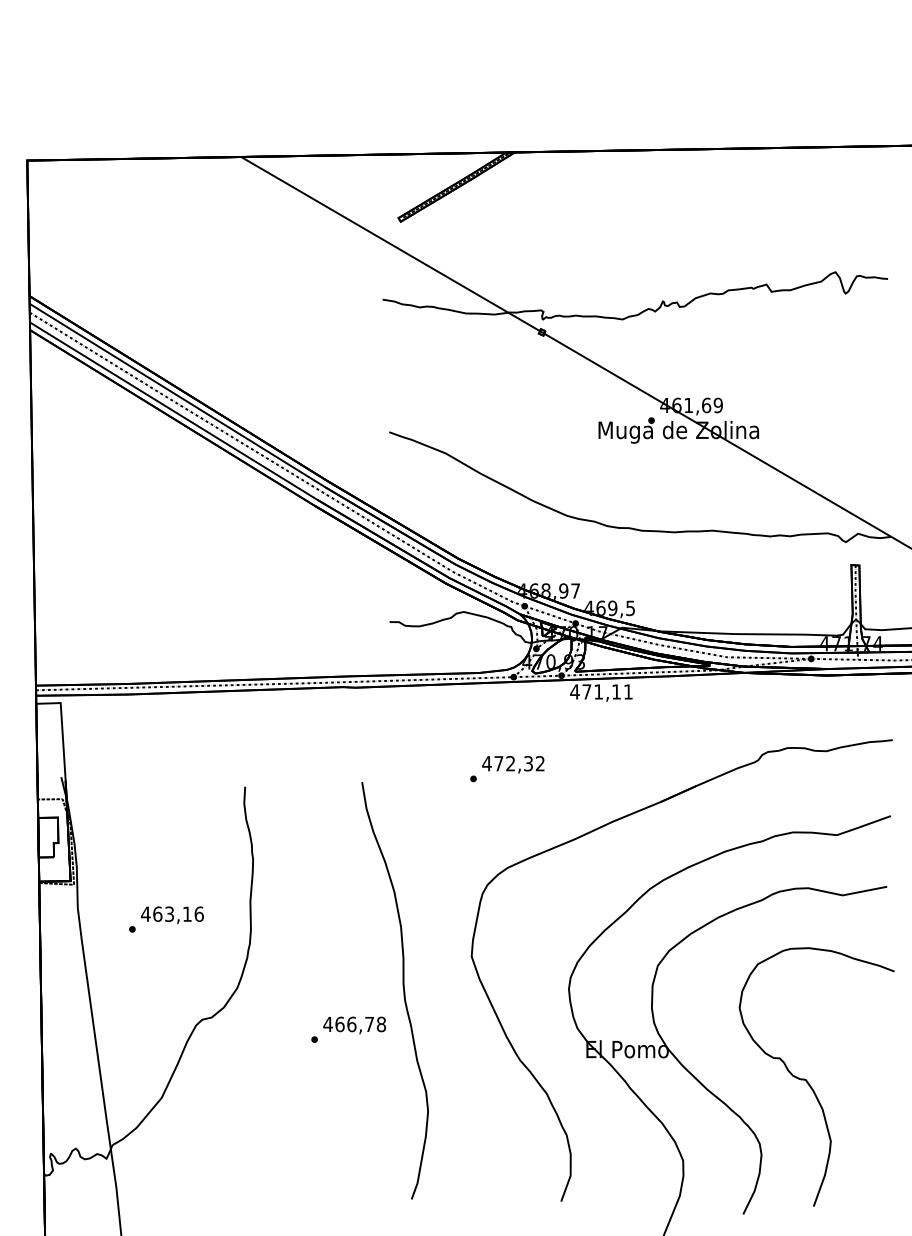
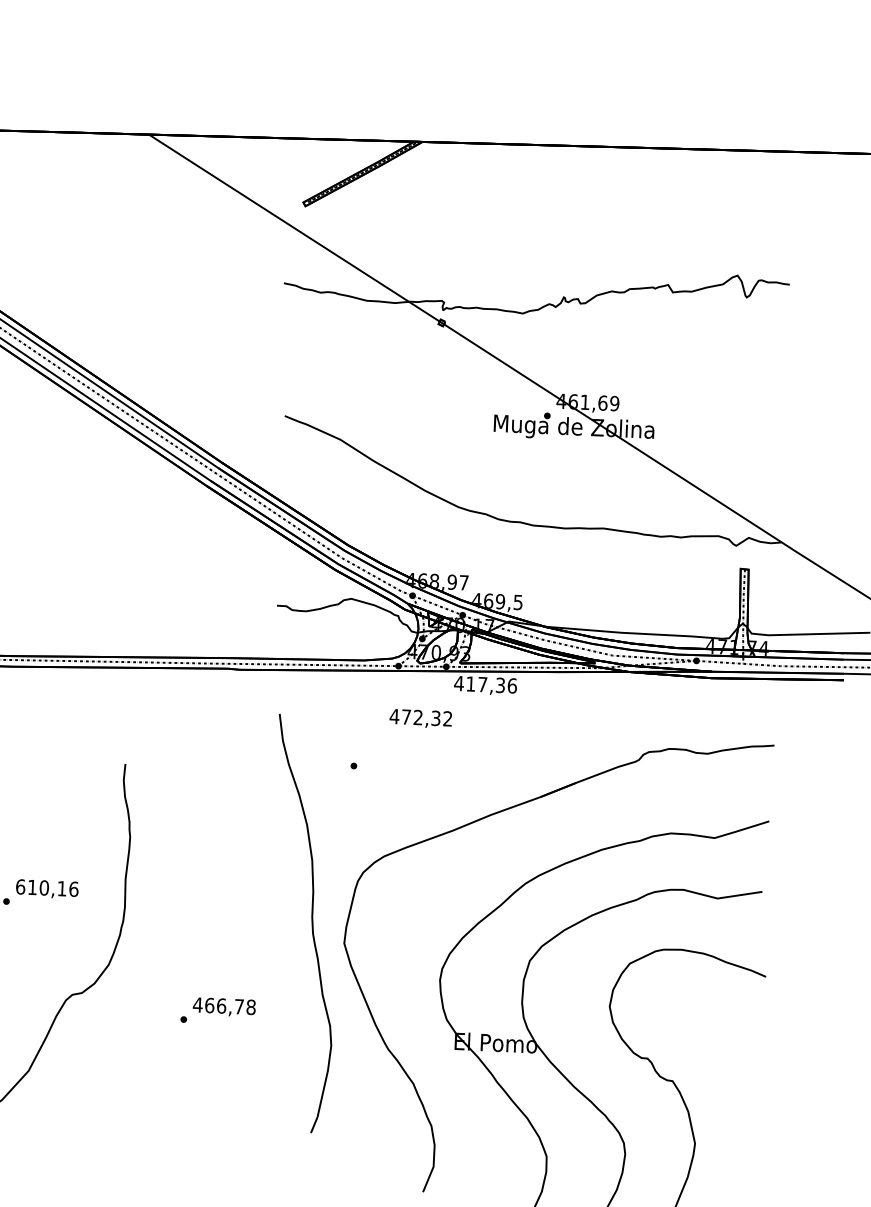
text: (607, 691) -> (491, 684), 471,11 -> 417,36
text: (513, 764) -> (420, 718), moved
text: (157, 913) -> (32, 886), 463,16 -> 610,16
curve: (402, 986) -> (311, 919), moved

